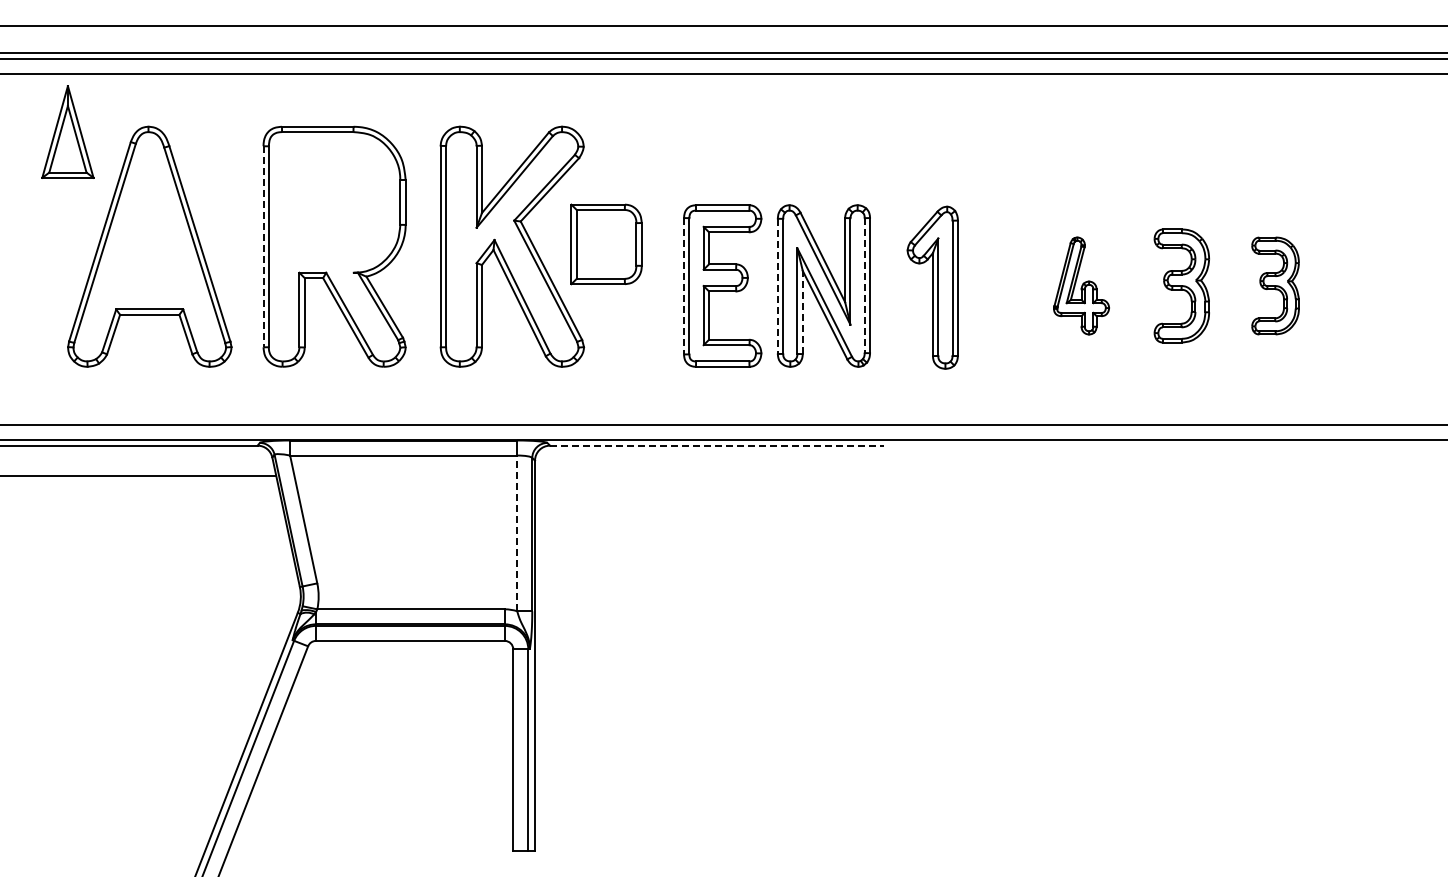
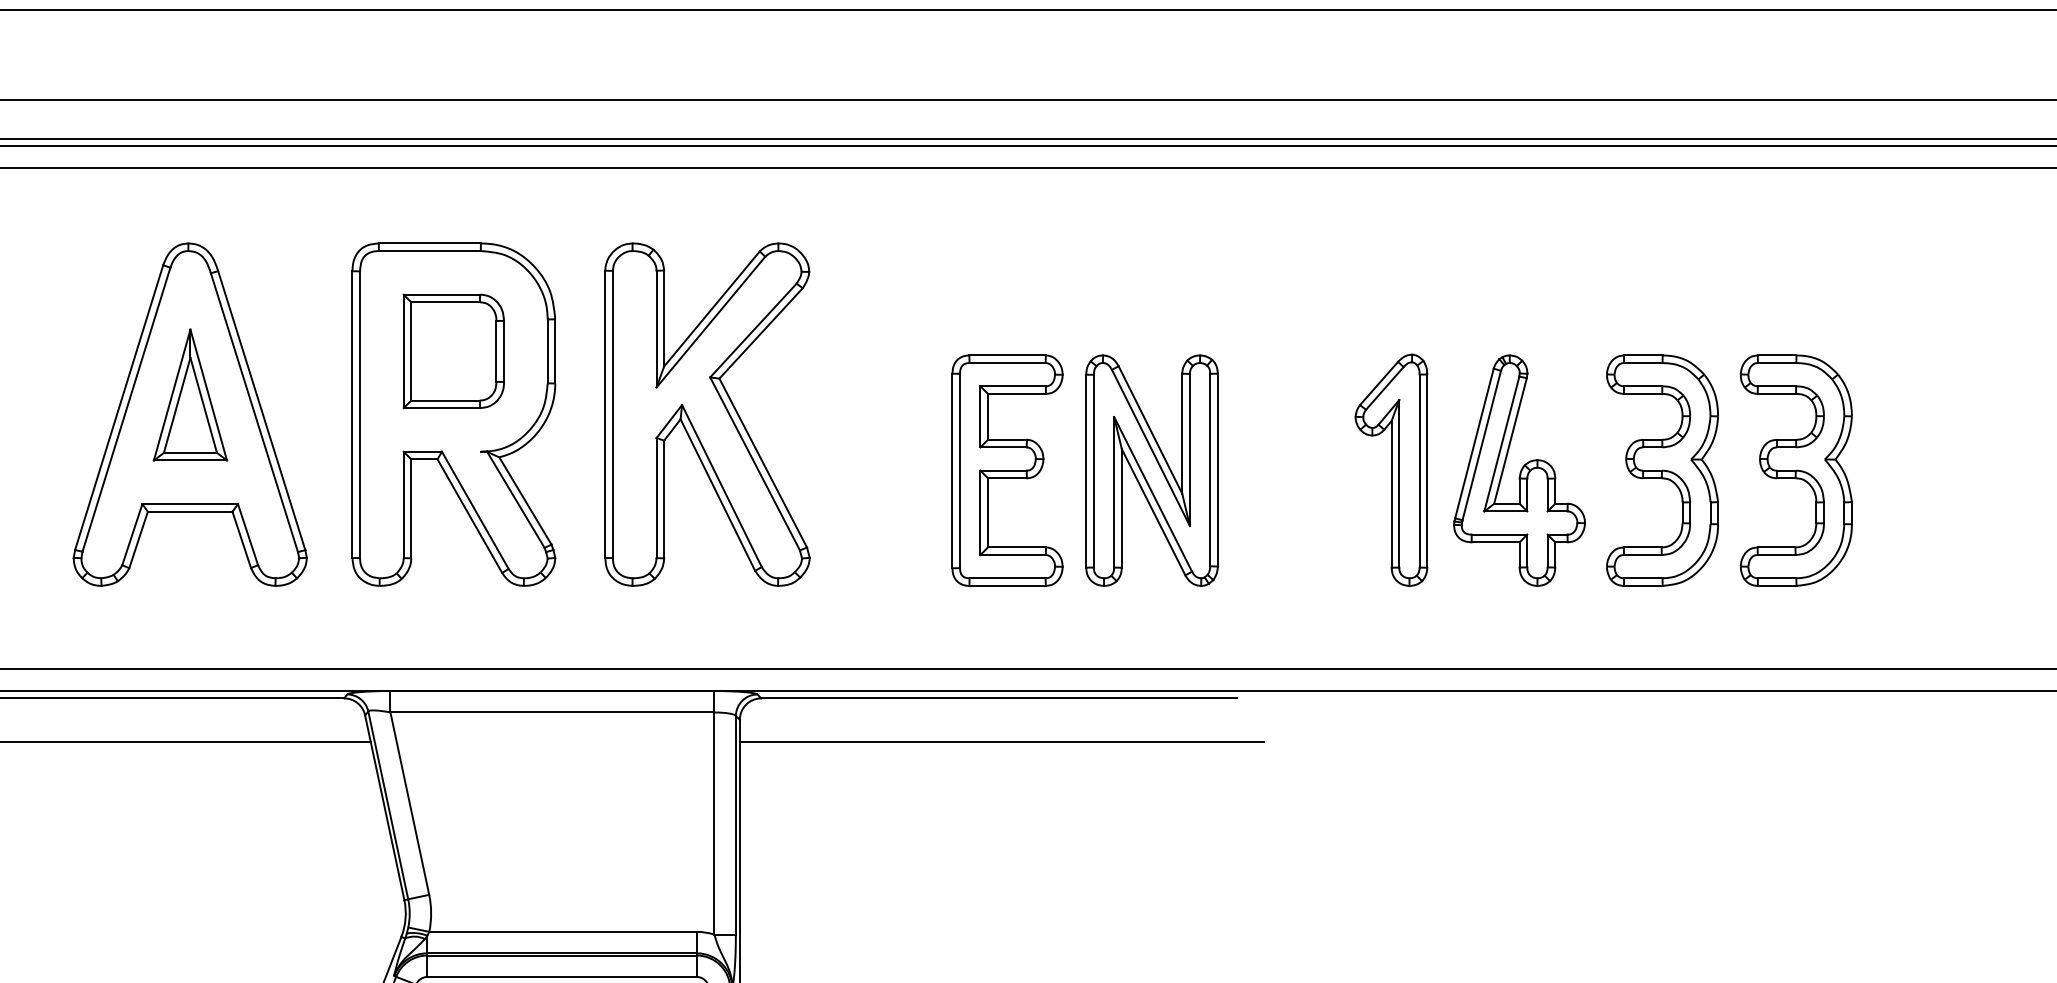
part: (67, 131) -> (189, 394), moved
part: (606, 244) -> (453, 351), moved
line: (263, 246) -> (352, 414), dashed -> solid
part: (1081, 285) -> (1519, 469), size x1.67
part: (1181, 285) -> (1662, 469), size x1.43
part: (1275, 285) -> (1796, 469), size x1.67
line: (684, 286) -> (953, 471), dashed -> solid
line: (777, 286) -> (1085, 471), dashed -> solid
line: (864, 286) -> (1209, 471), dashed -> solid
part: (932, 287) -> (1391, 469), moved
line: (802, 312) -> (1121, 508), dashed -> solid
line: (716, 445) -> (998, 698), dashed -> solid
line: (718, 476) -> (1001, 742), added
line: (517, 533) -> (714, 823), dashed -> solid

